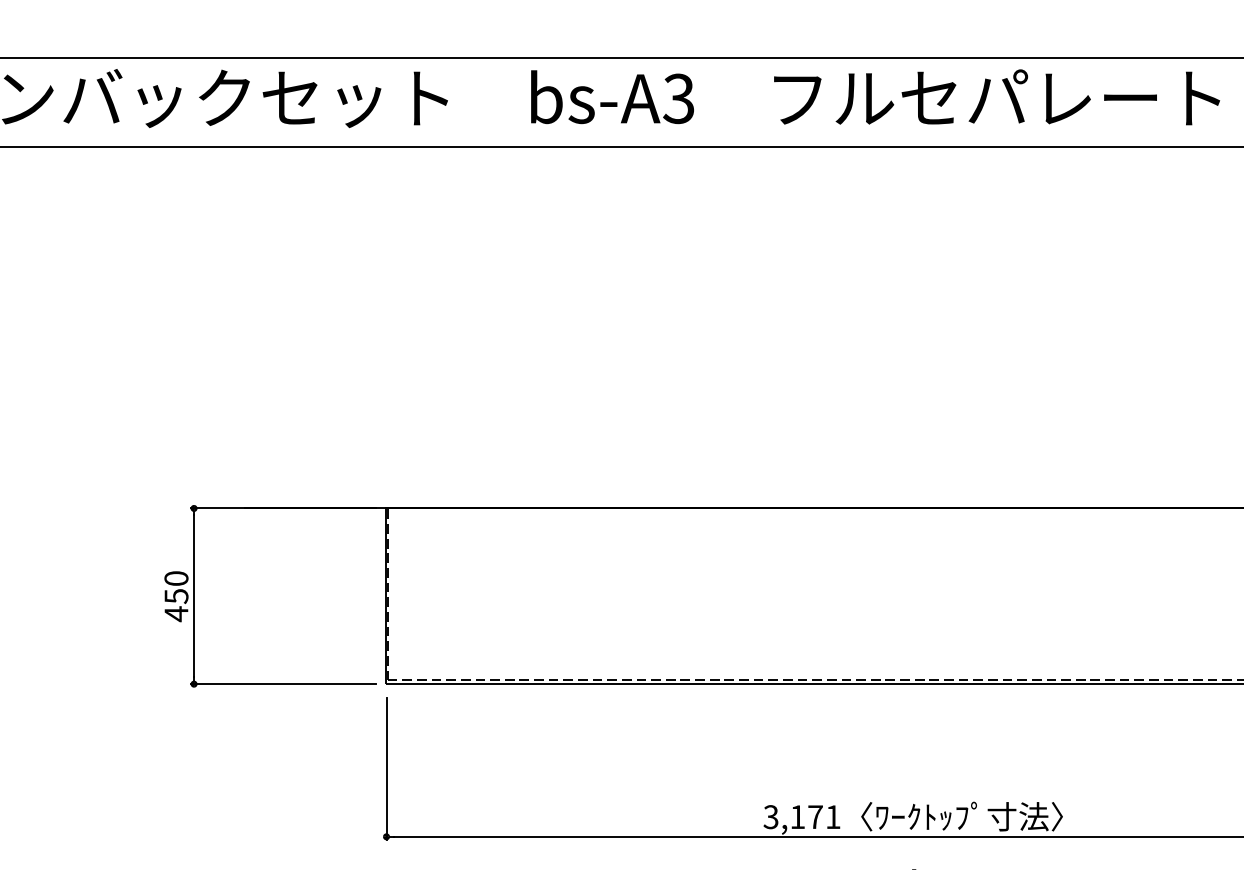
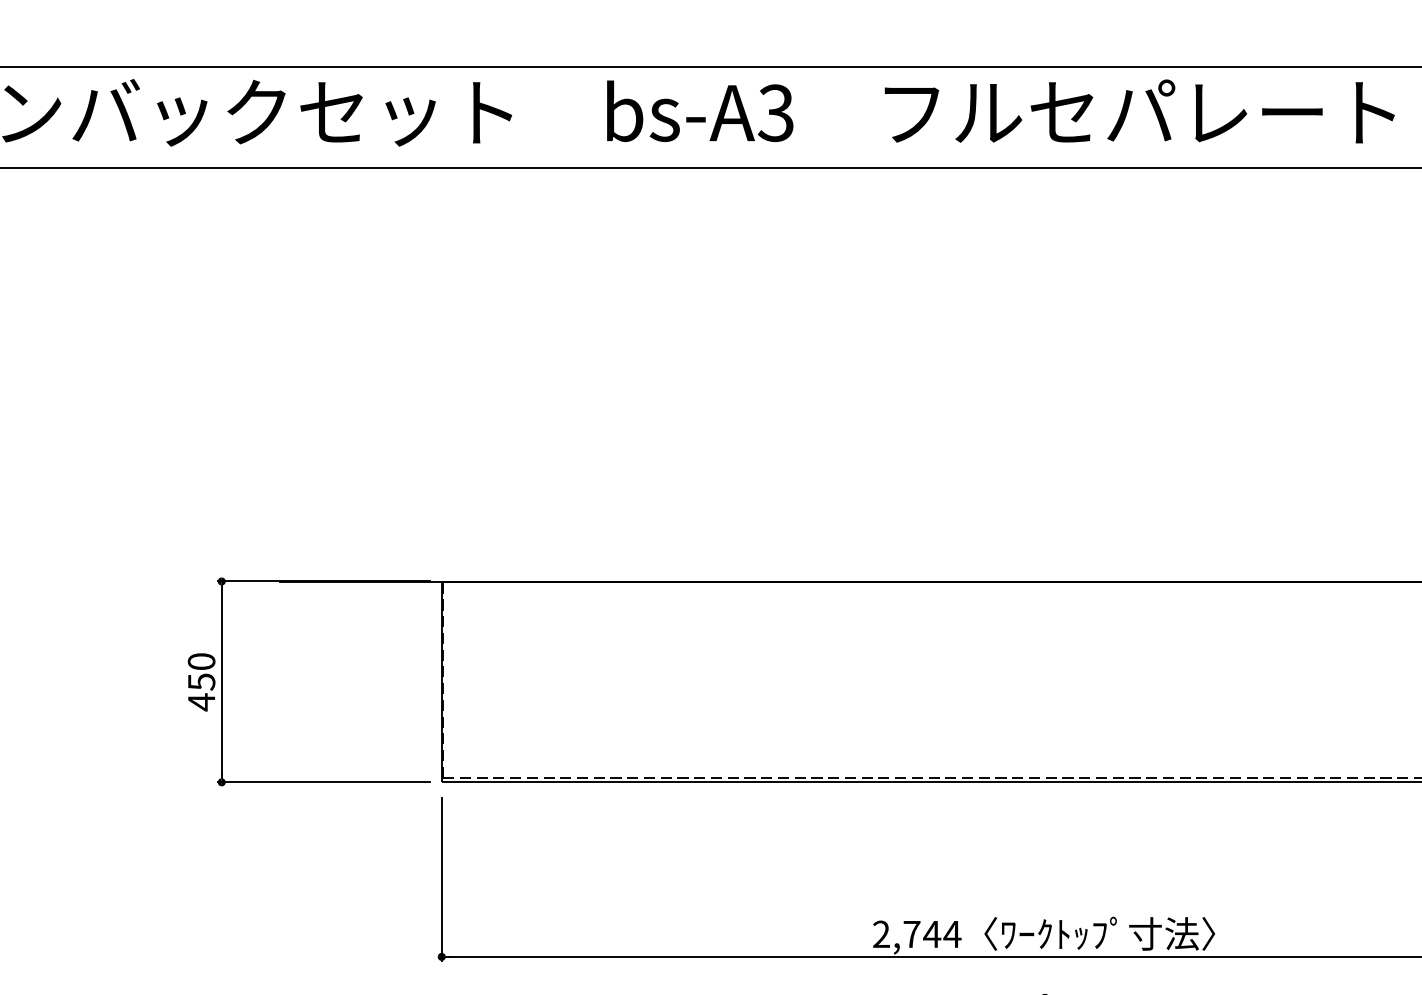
text: (801, 817) -> (916, 934), 3,171 -> 2,744

